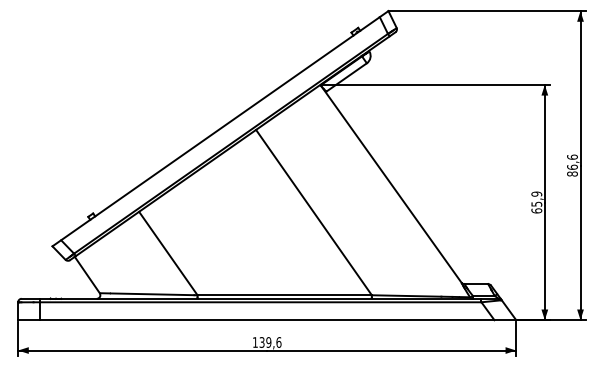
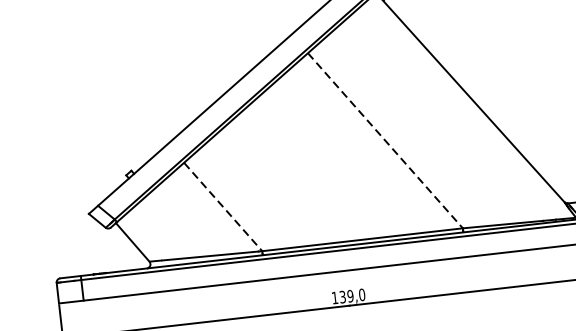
line: (313, 212) -> (384, 140), solid -> dashed
line: (168, 253) -> (223, 206), solid -> dashed
text: (278, 342) -> (361, 294), 139,6 -> 139,0

